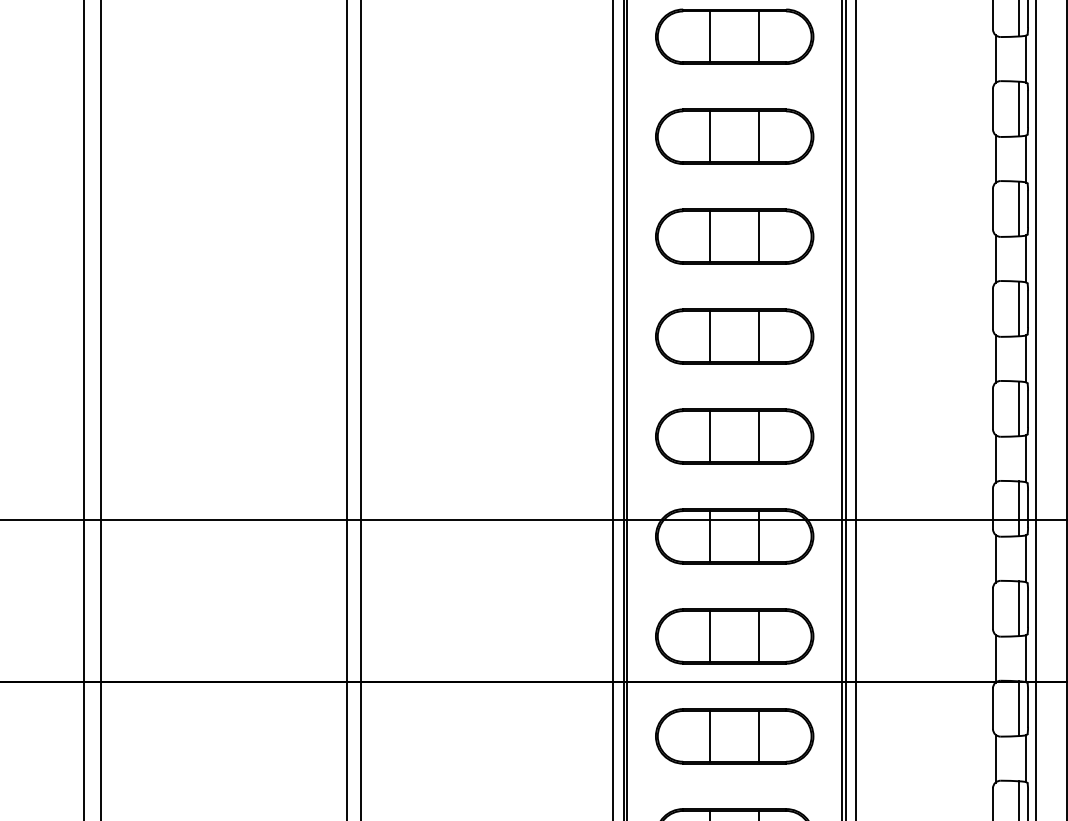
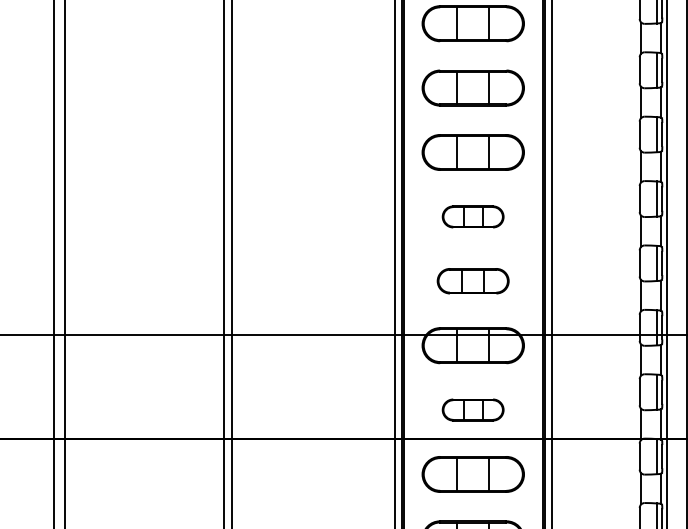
part: (733, 335) -> (472, 216), size x0.6
part: (733, 435) -> (472, 280), size x0.7
part: (733, 635) -> (472, 409), size x0.6

